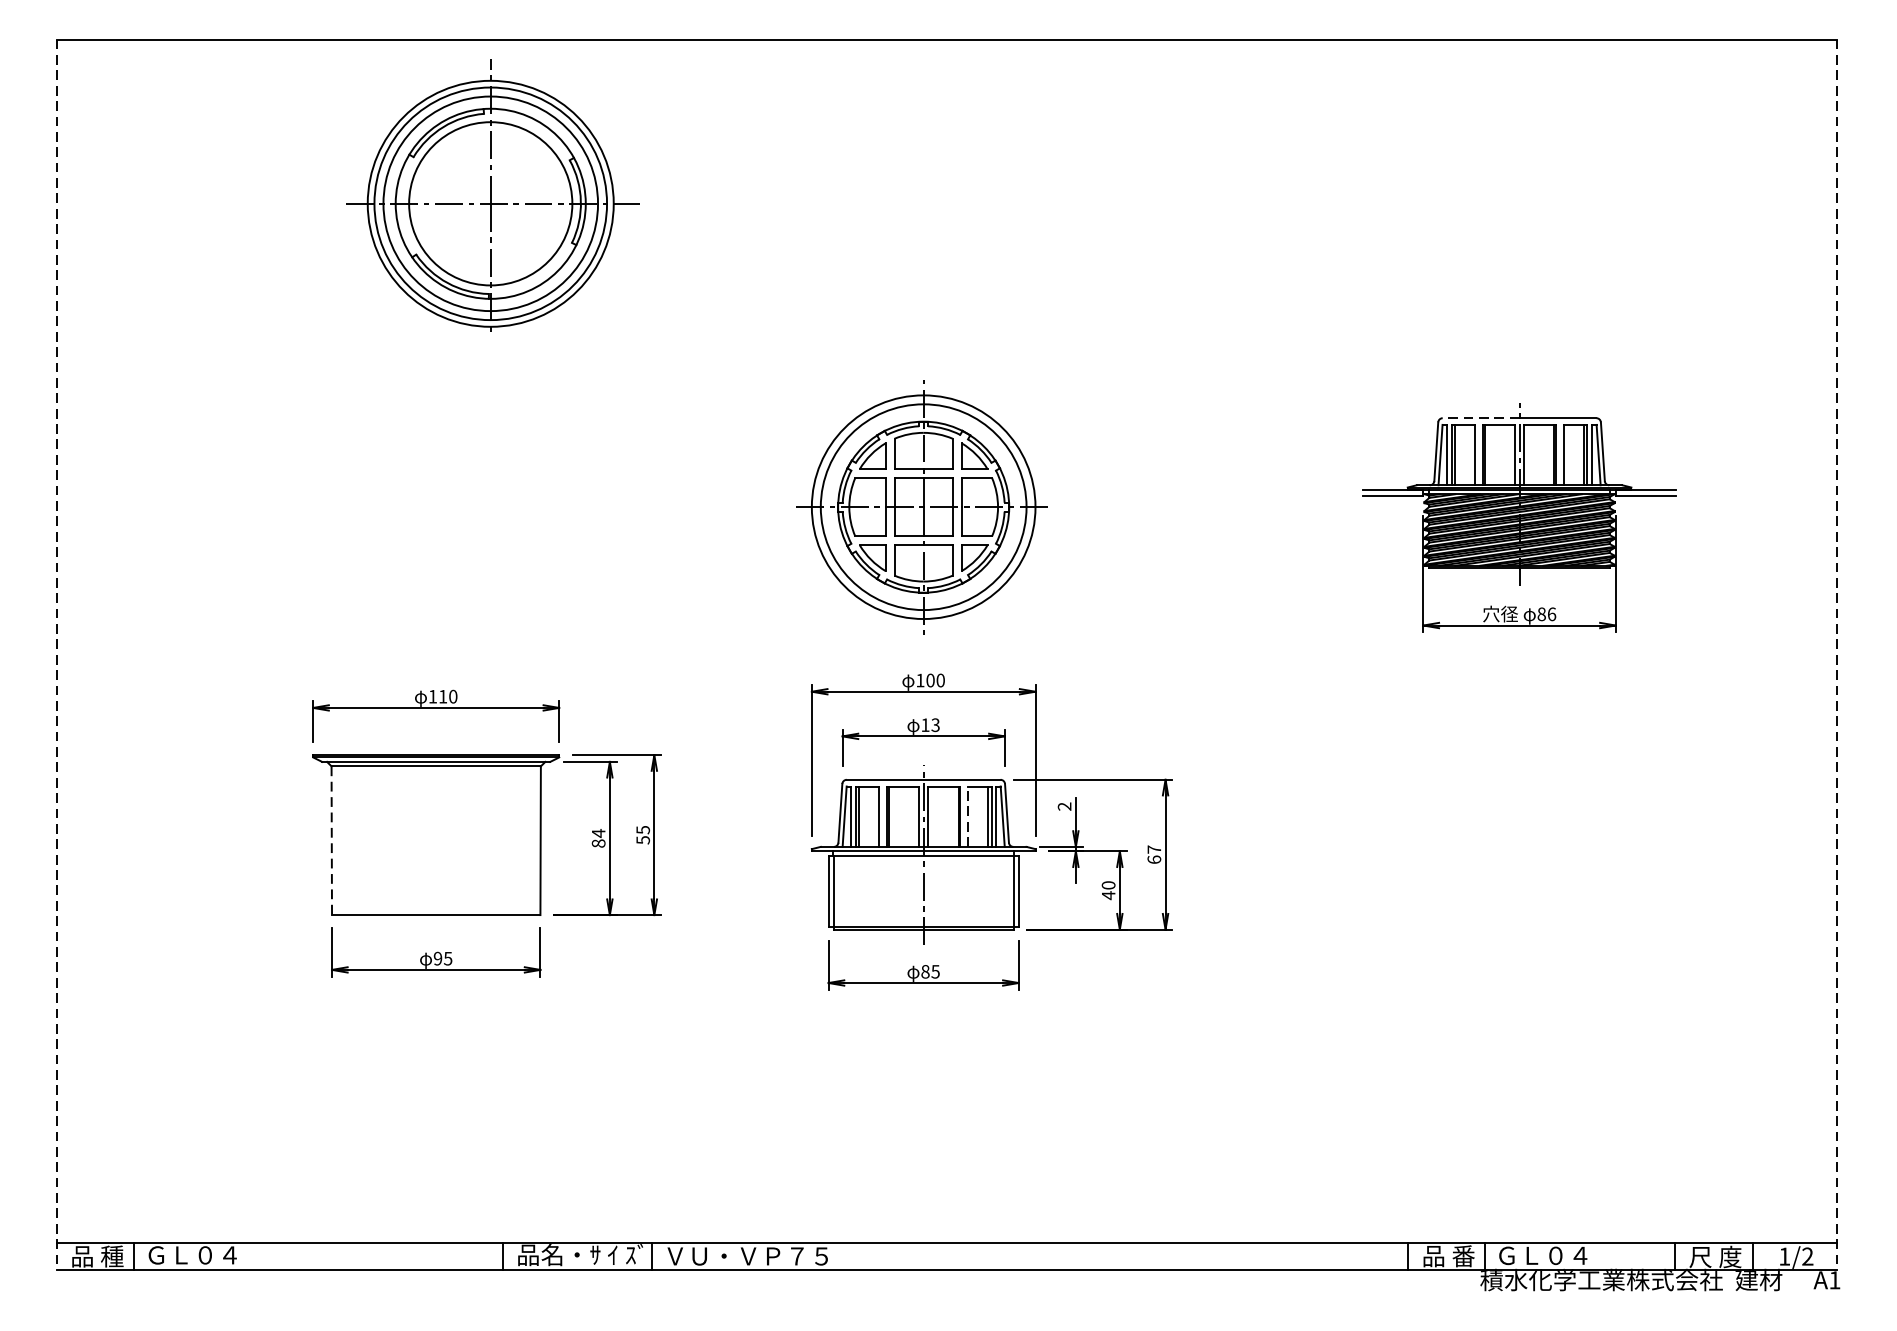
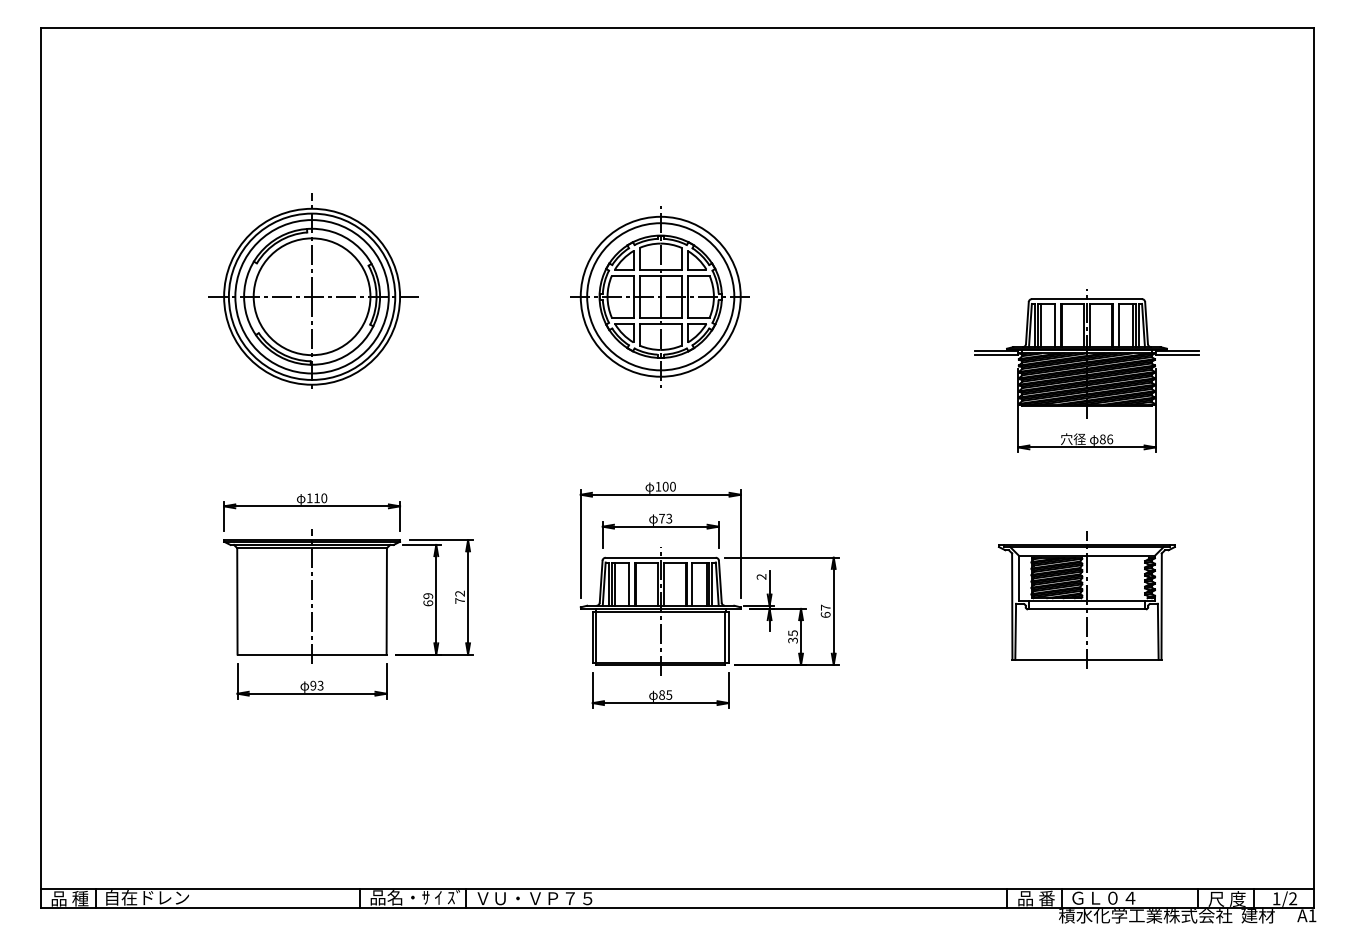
part: (492, 195) -> (313, 290), moved
line: (1479, 418) -> (1058, 299), dashed -> solid
part: (921, 506) -> (659, 296), moved
line: (56, 655) -> (40, 468), dashed -> solid
line: (1836, 655) -> (1313, 468), dashed -> solid
text: (924, 724) -> (661, 518), 13 -> 73
line: (968, 817) -> (692, 584), dashed -> solid
line: (436, 833) -> (312, 596), added
text: (642, 833) -> (459, 596), 55 -> 72
text: (598, 838) -> (428, 599), 84 -> 69
part: (1518, 838) -> (1086, 599), added
line: (331, 840) -> (237, 601), dashed -> solid
text: (1107, 889) -> (792, 636), 40 -> 35
text: (447, 955) -> (320, 683), 95 -> 93
text: (206, 1254) -> (147, 897), ＧＬ０４ -> 自在ドレン

